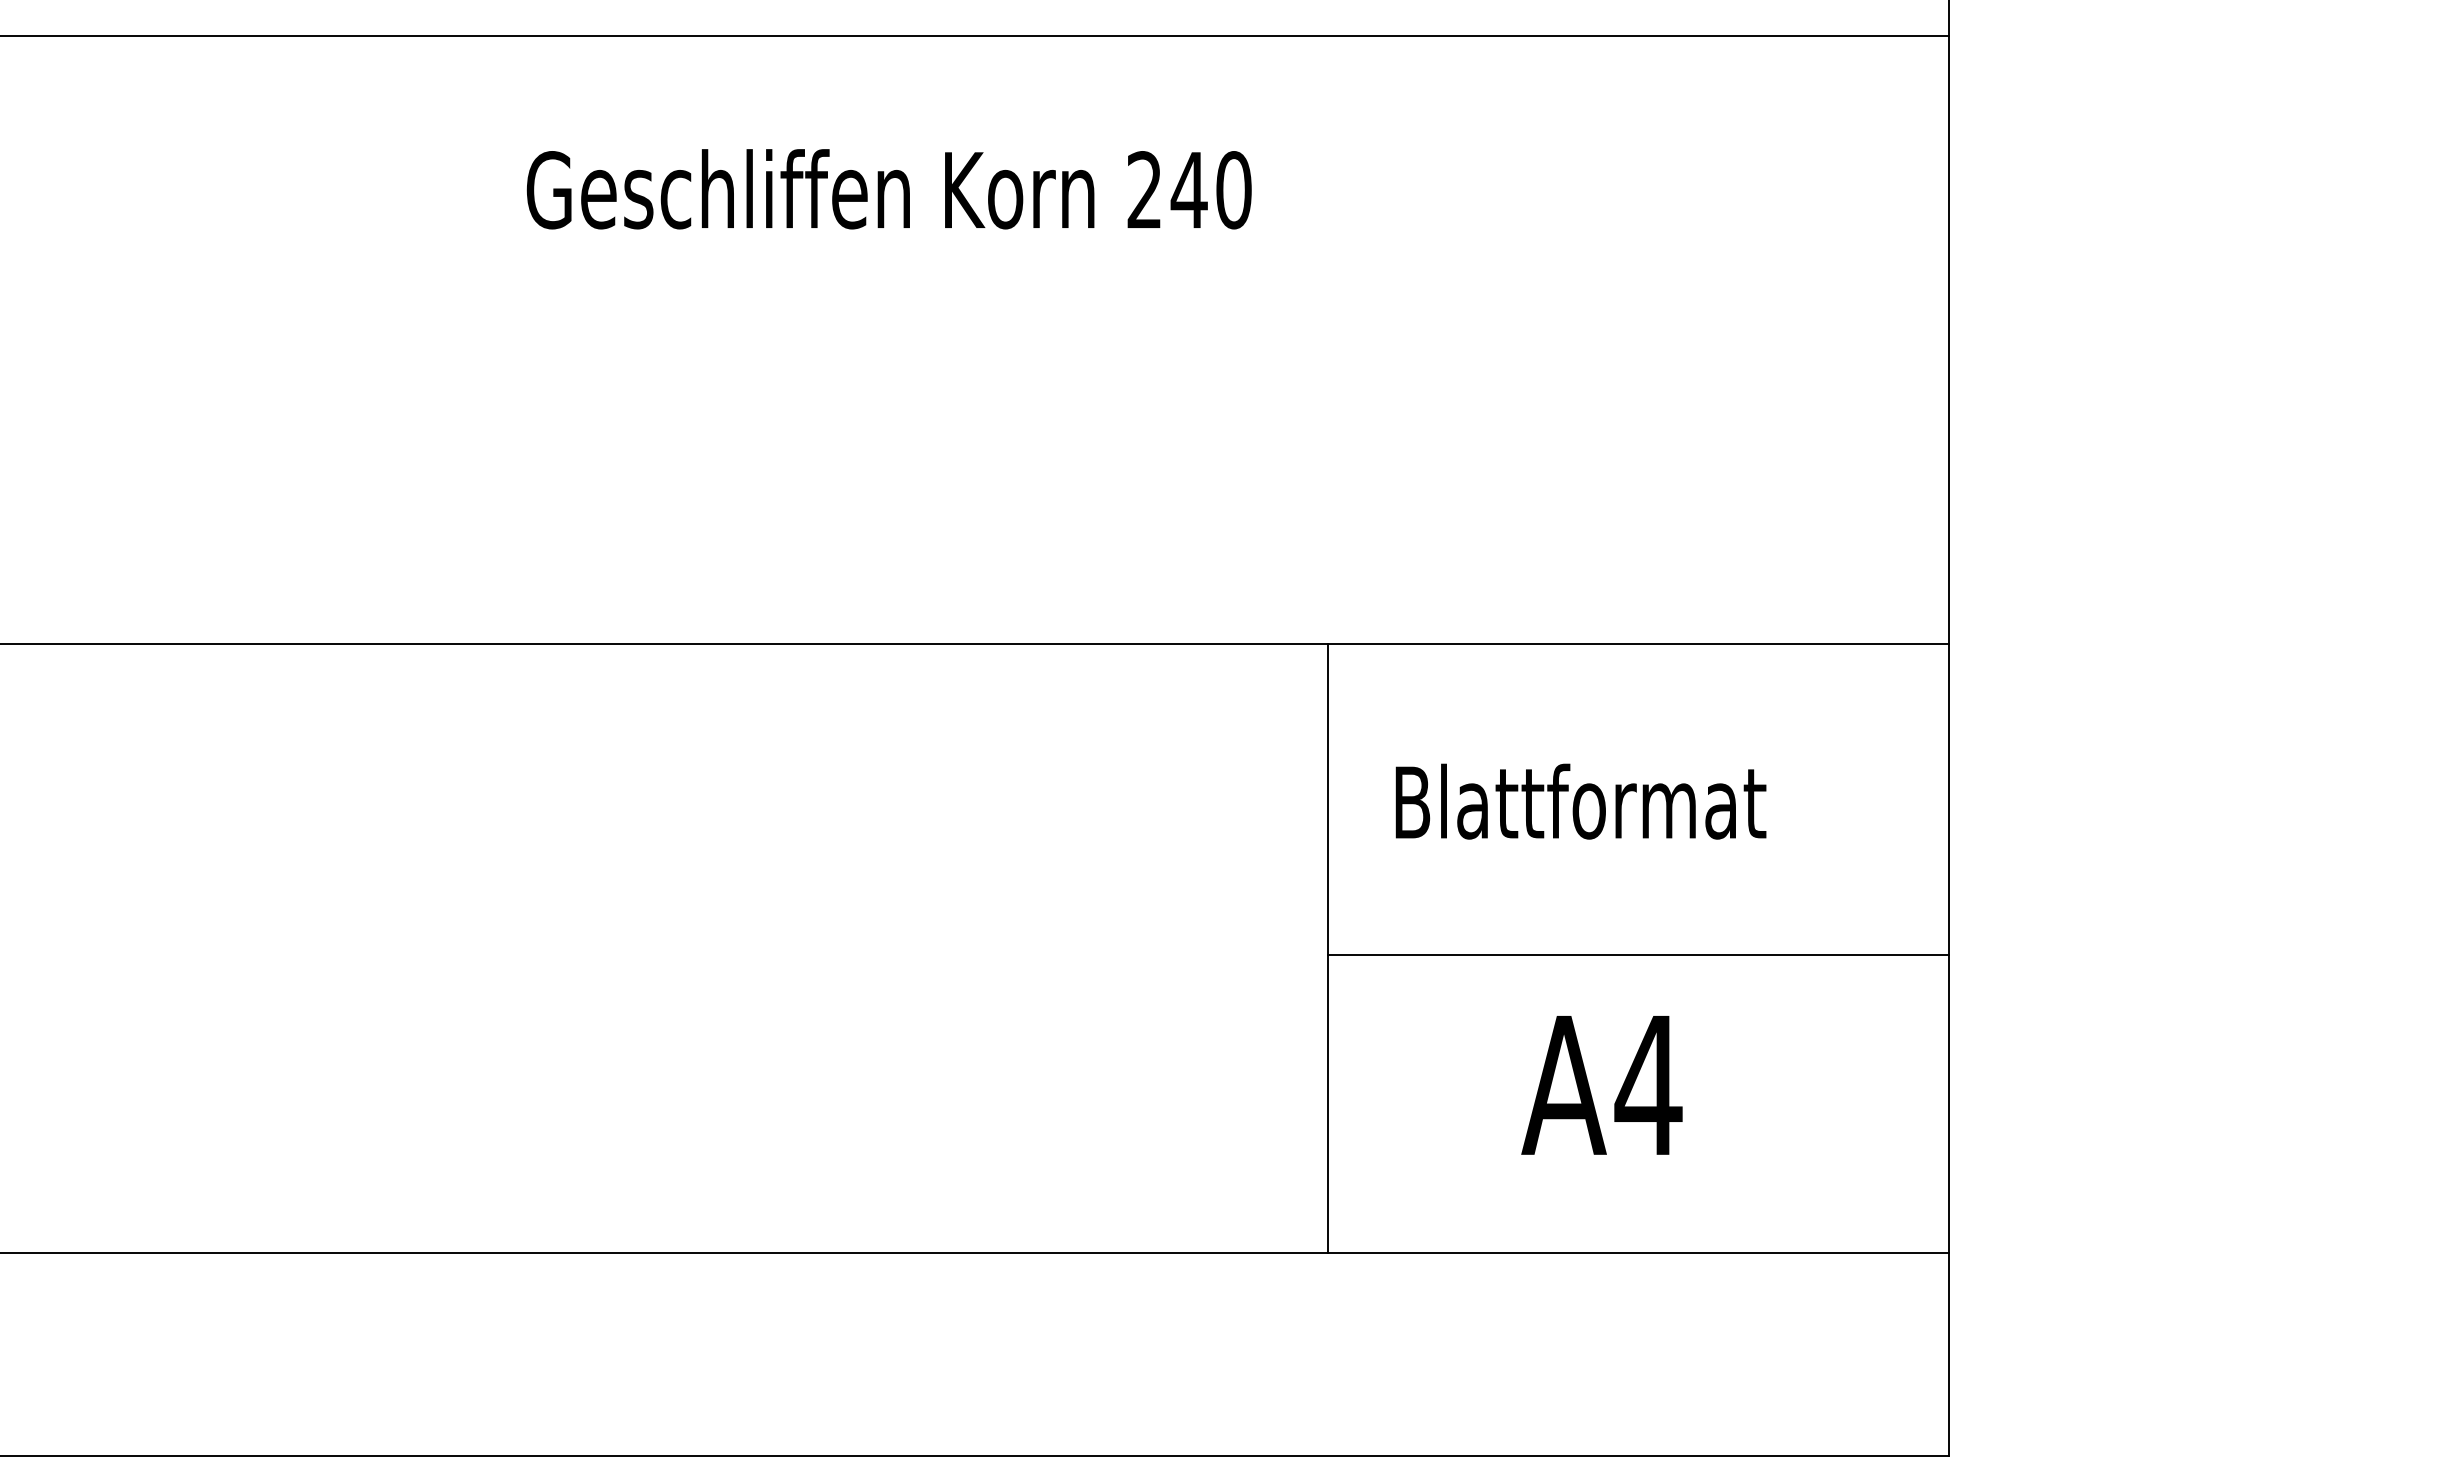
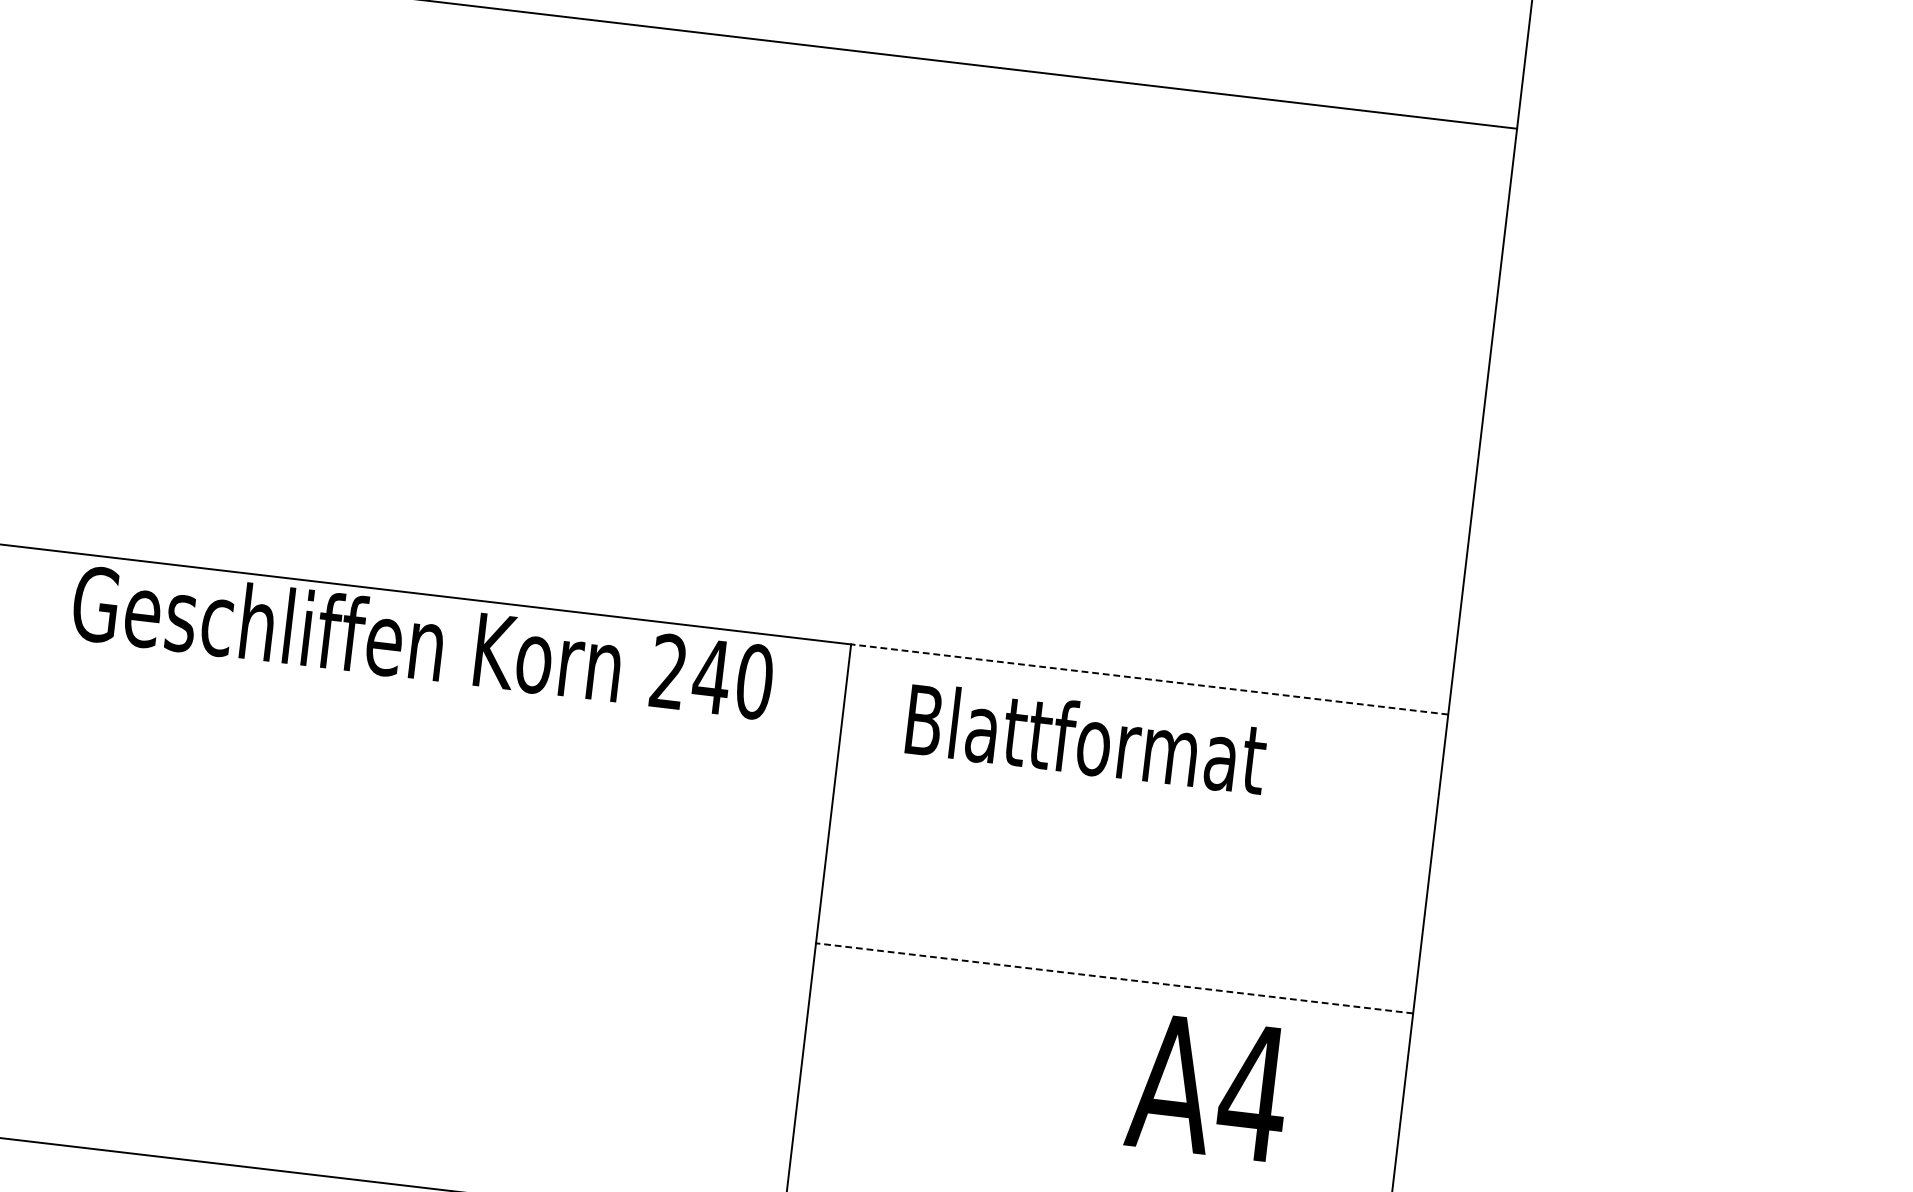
text: (888, 189) -> (422, 642), moved
line: (1637, 644) -> (1148, 679), solid -> dashed
text: (1580, 801) -> (1086, 738), moved
line: (1637, 954) -> (1113, 977), solid -> dashed
text: (1601, 1085) -> (1208, 1087), moved

